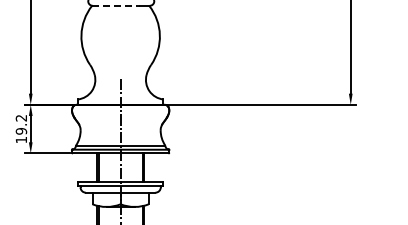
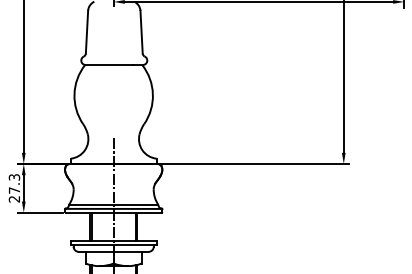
line: (116, 6) -> (109, 65), dashed -> solid
text: (21, 129) -> (14, 188), 19.2 -> 27.3

